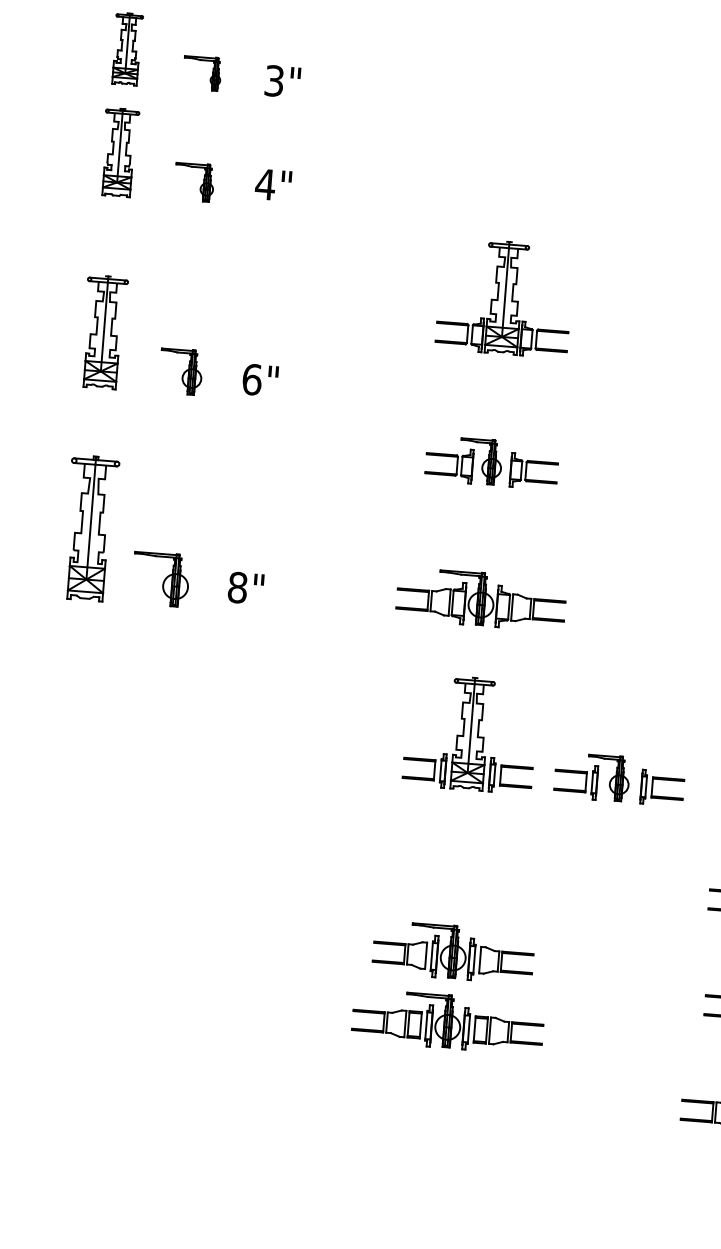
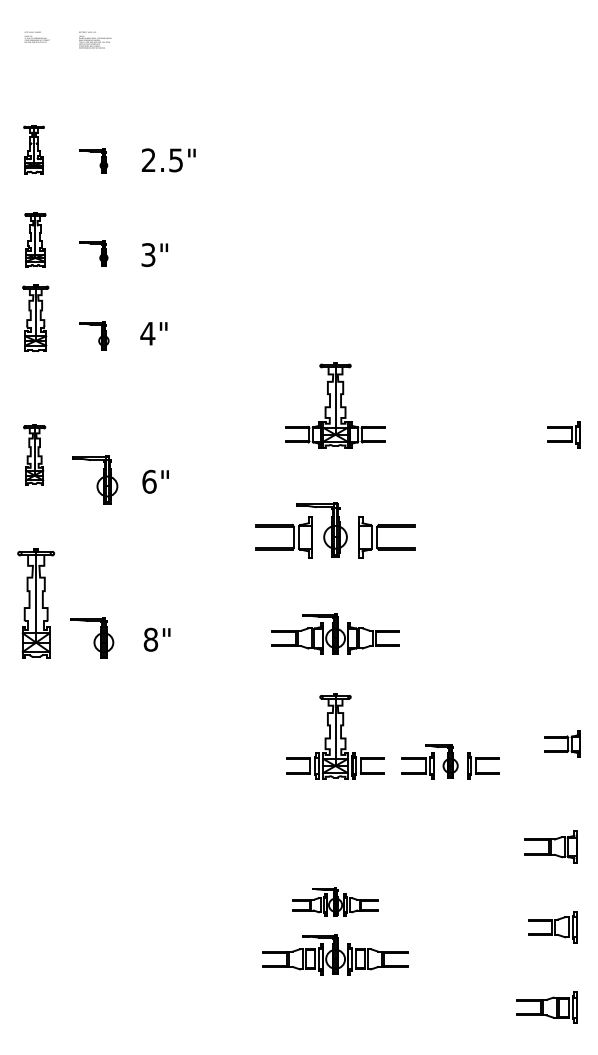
part: (103, 331) -> (34, 454), size x0.7
part: (180, 370) -> (94, 479), size x1.4
part: (492, 461) -> (335, 529), size x1.6
part: (453, 951) -> (335, 901), size x0.7

